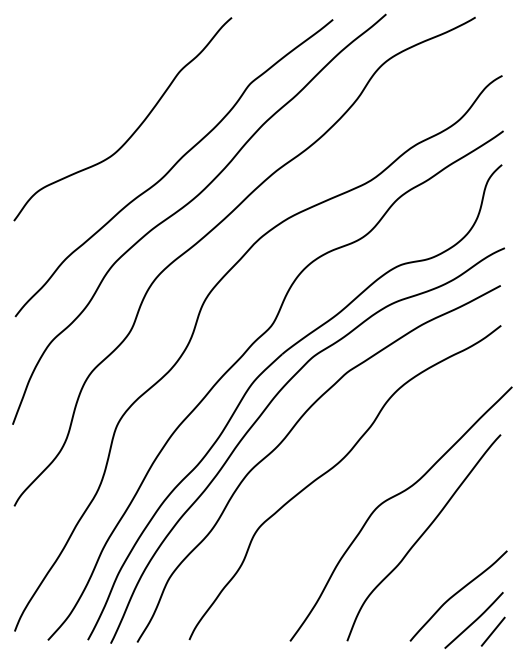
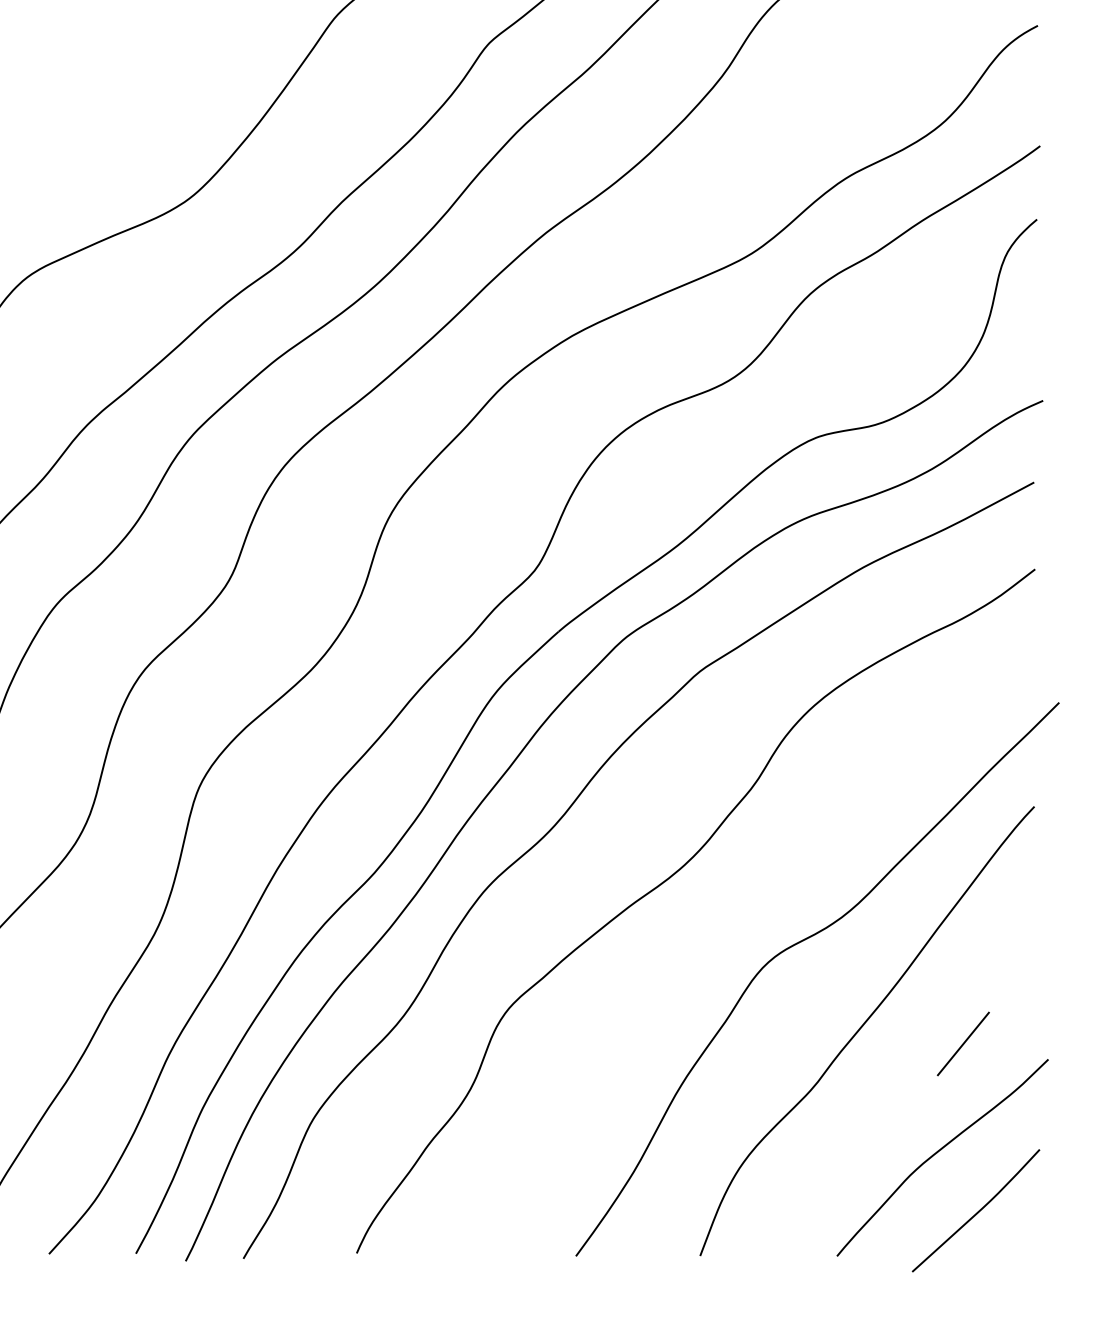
line: (492, 631) -> (961, 1043), moved

